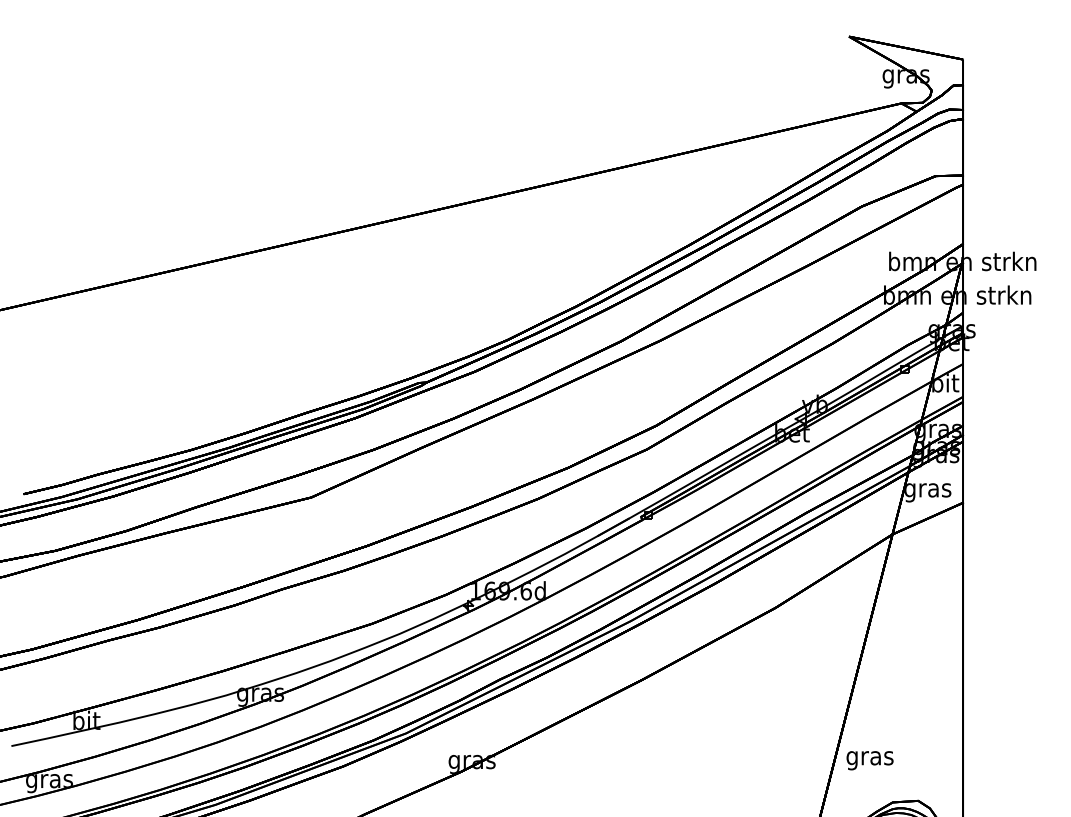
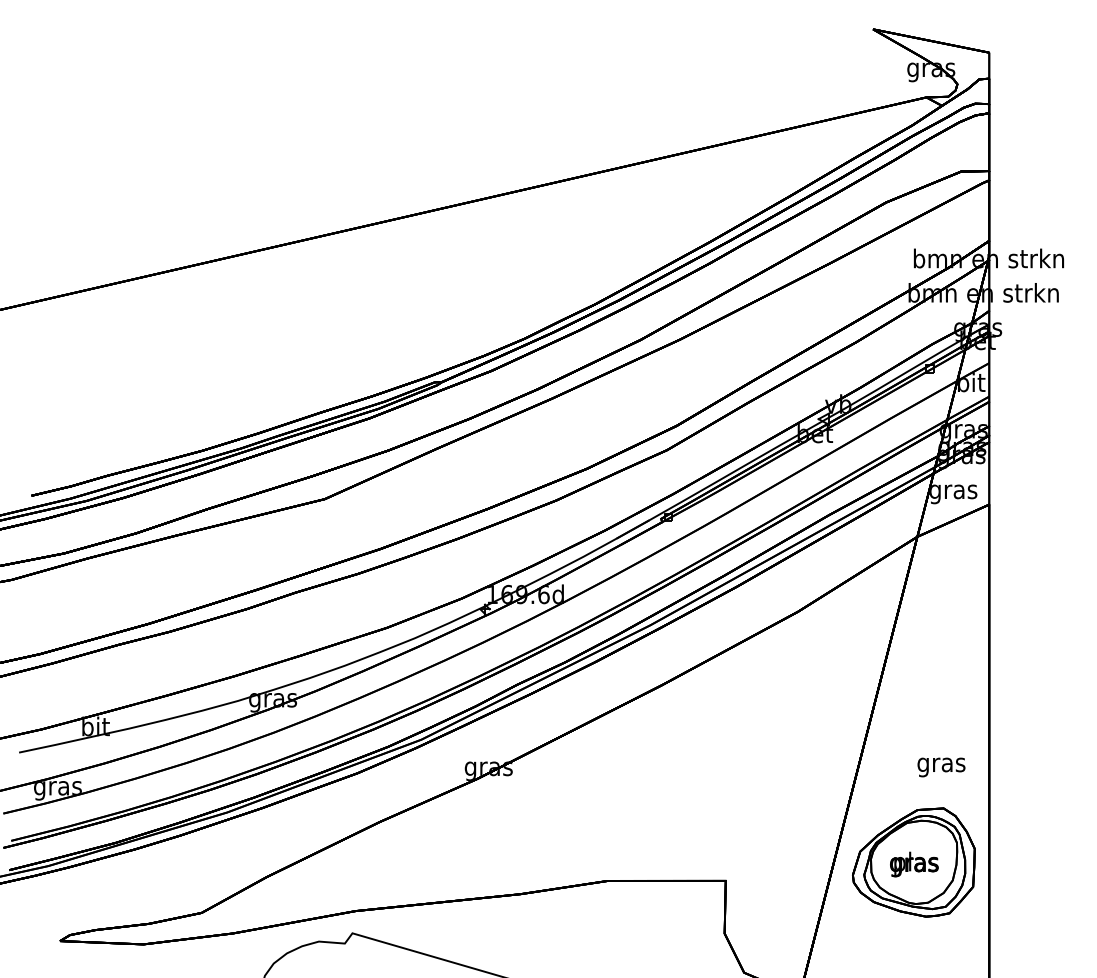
text: (870, 760) -> (941, 767), moved

